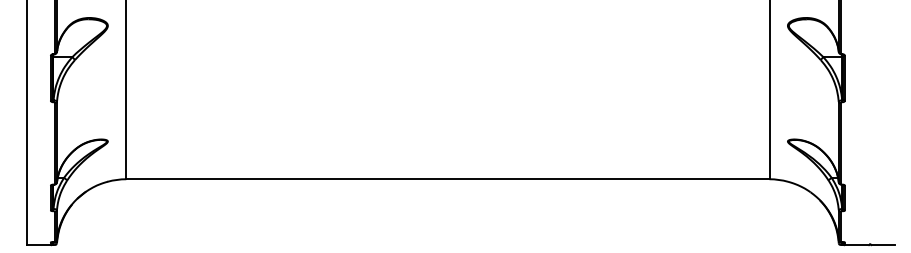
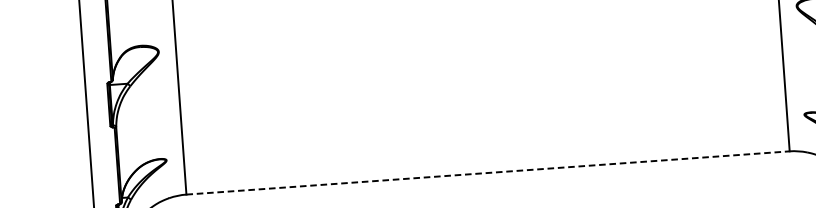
line: (447, 179) -> (487, 173), solid -> dashed

